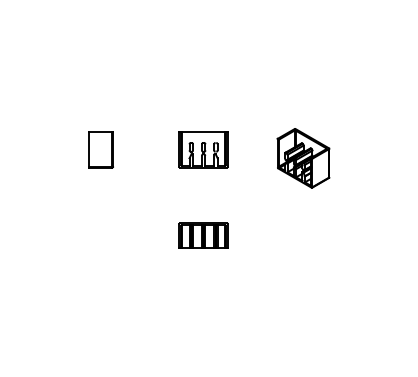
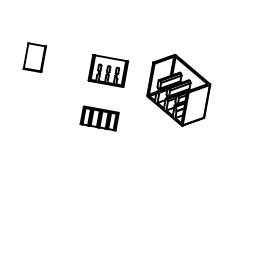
part: (303, 158) -> (178, 90), size x1.6
part: (203, 235) -> (99, 118), moved

